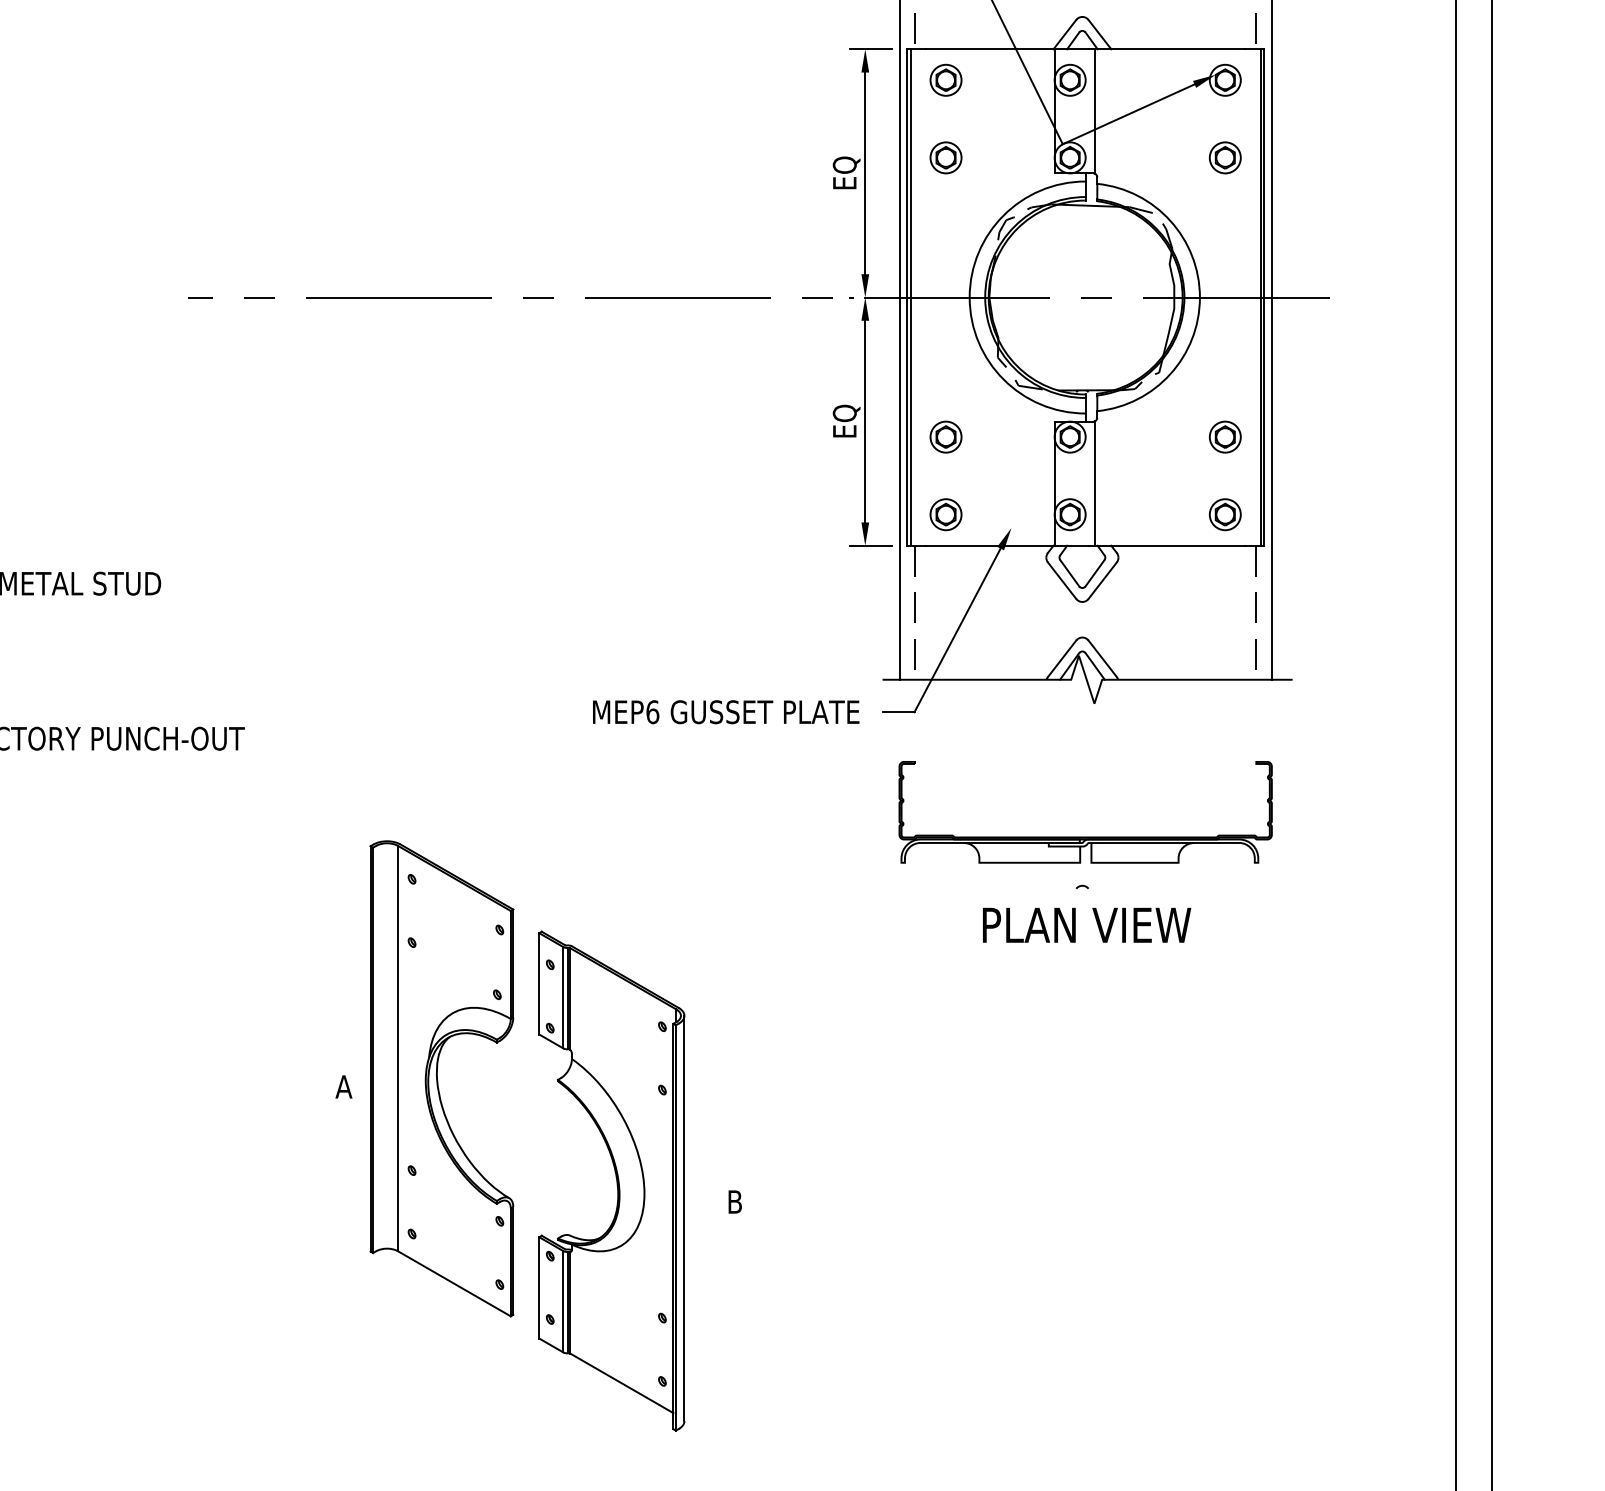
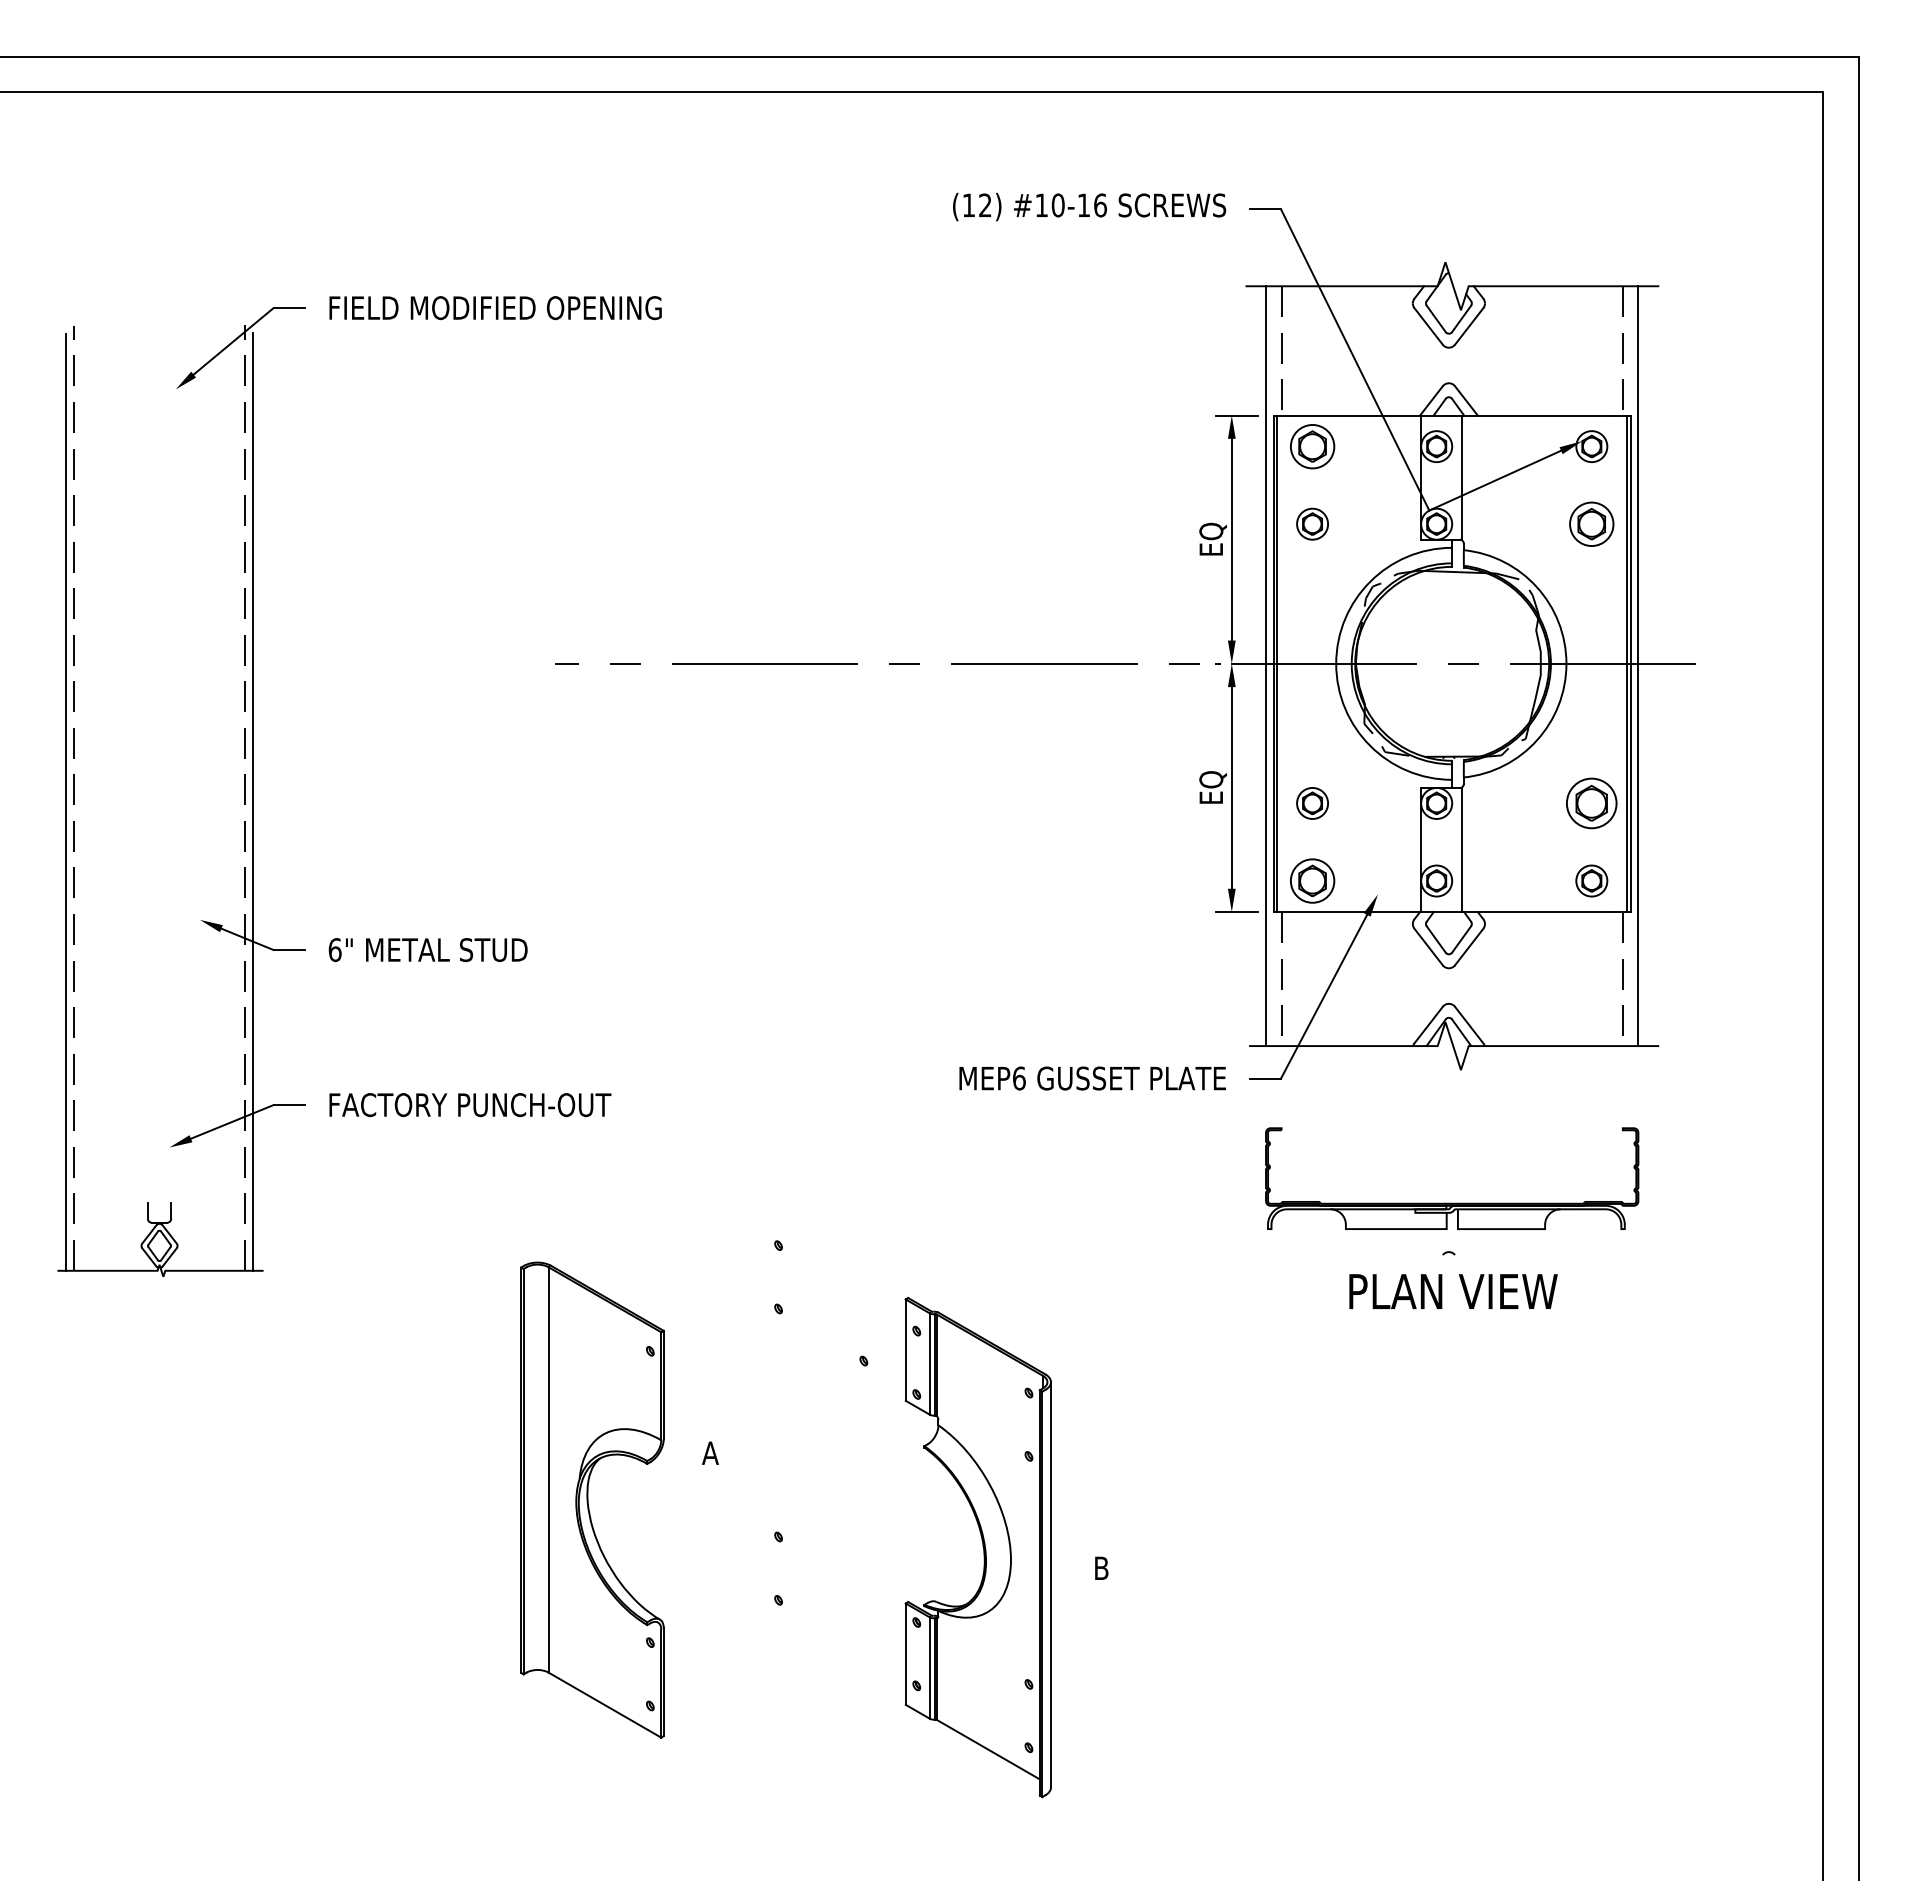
part: (945, 80) -> (1312, 446), size x1.4
part: (1224, 157) -> (1591, 523), size x1.4
part: (1224, 437) -> (1591, 803), size x1.6
part: (945, 514) -> (1312, 880), size x1.4
part: (441, 1078) -> (592, 1499), moved

